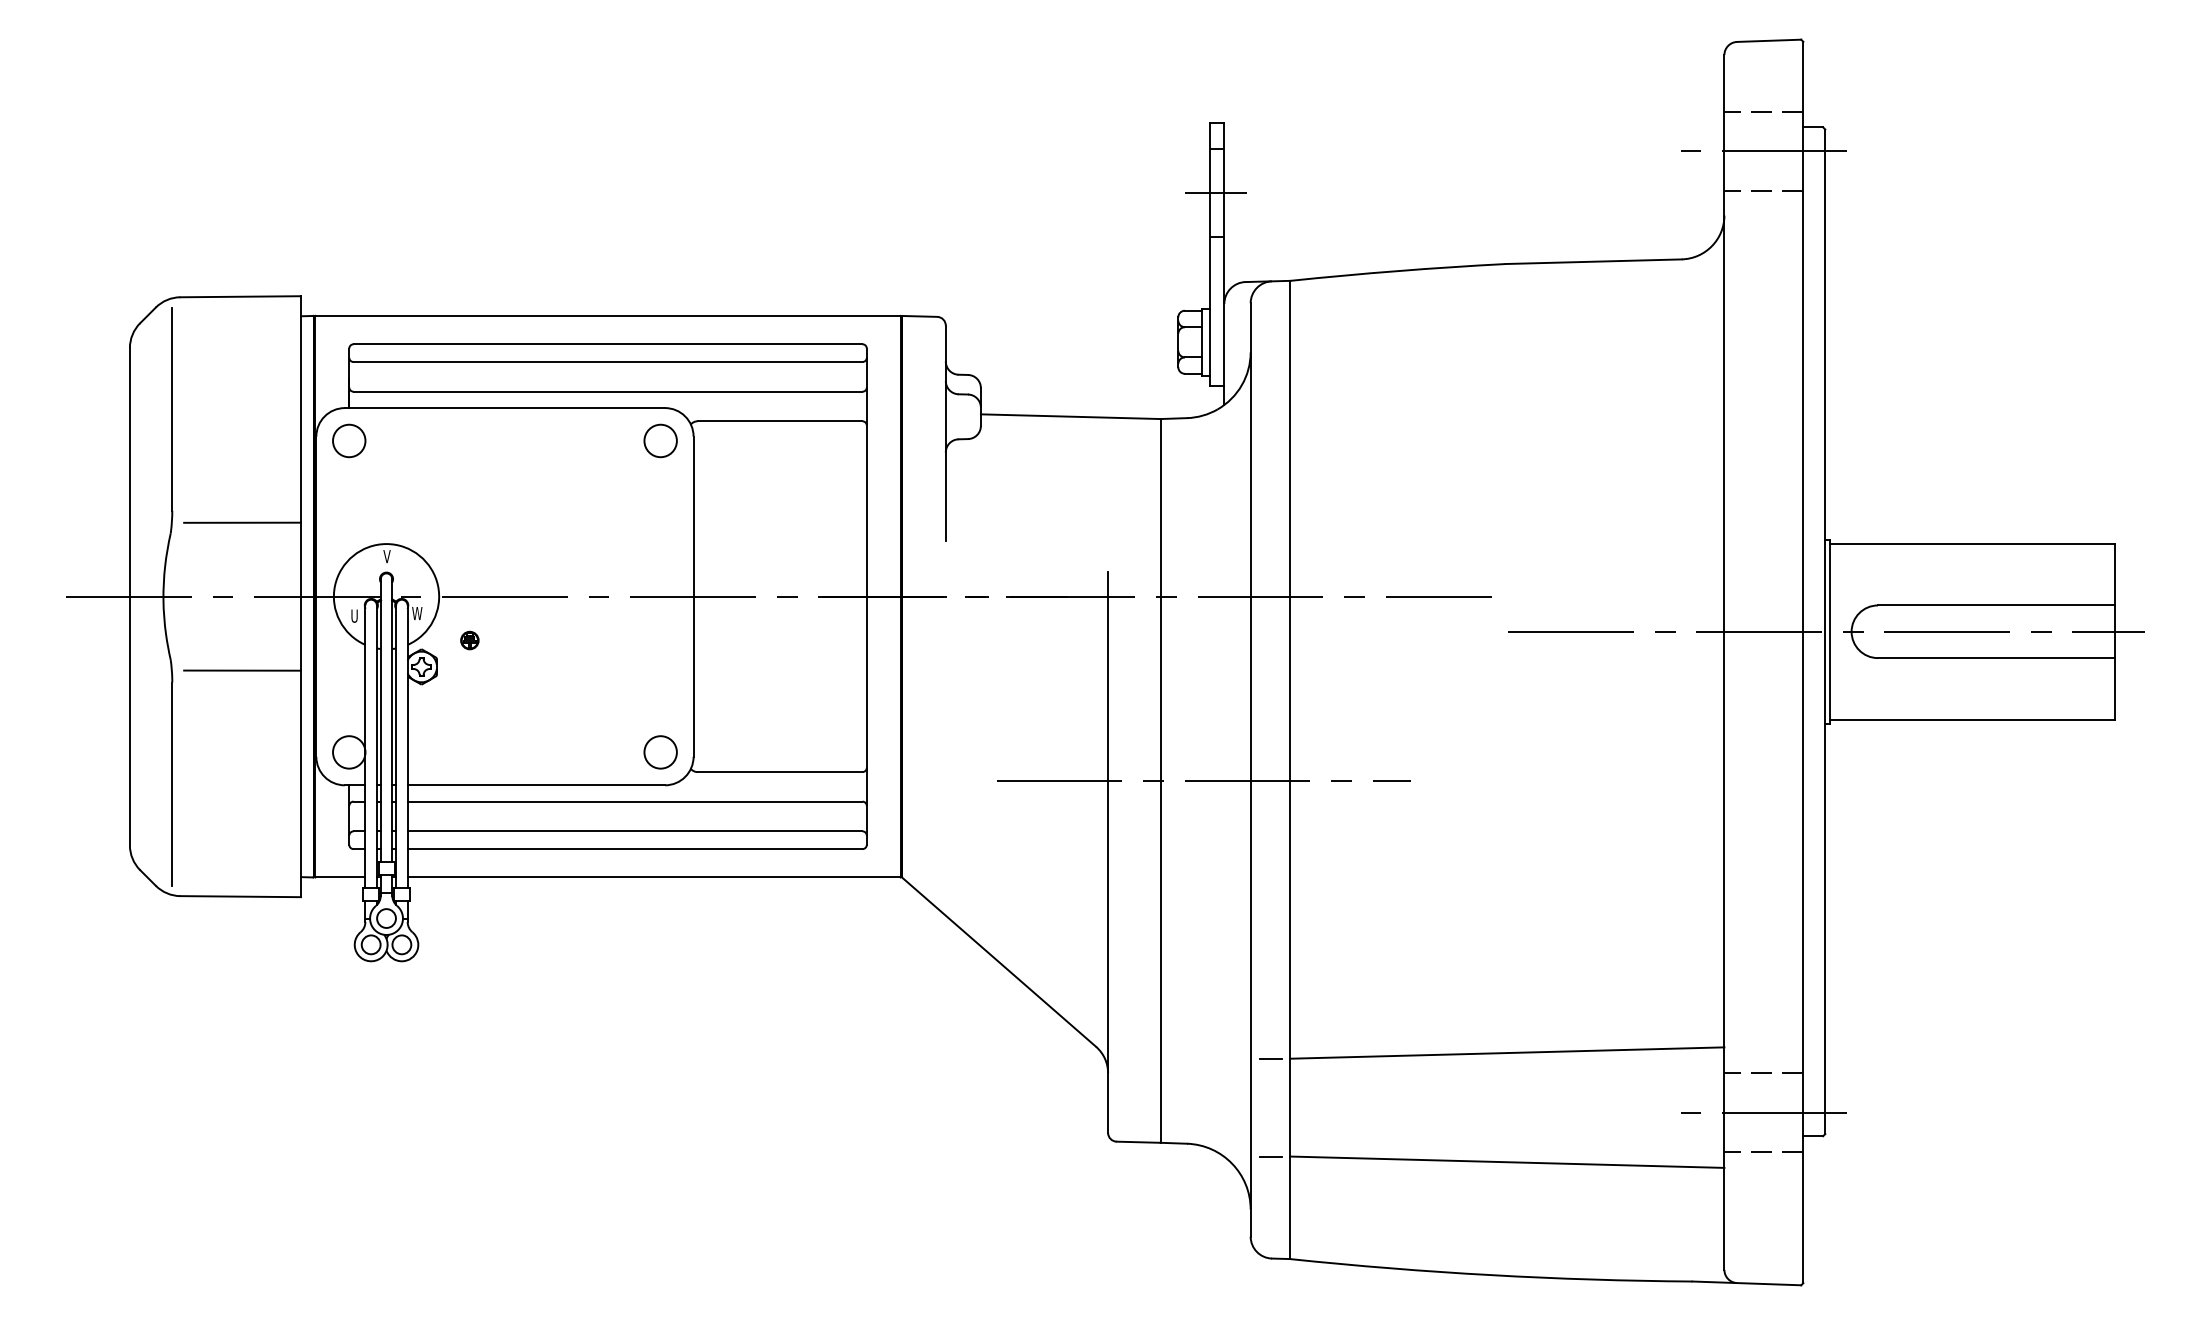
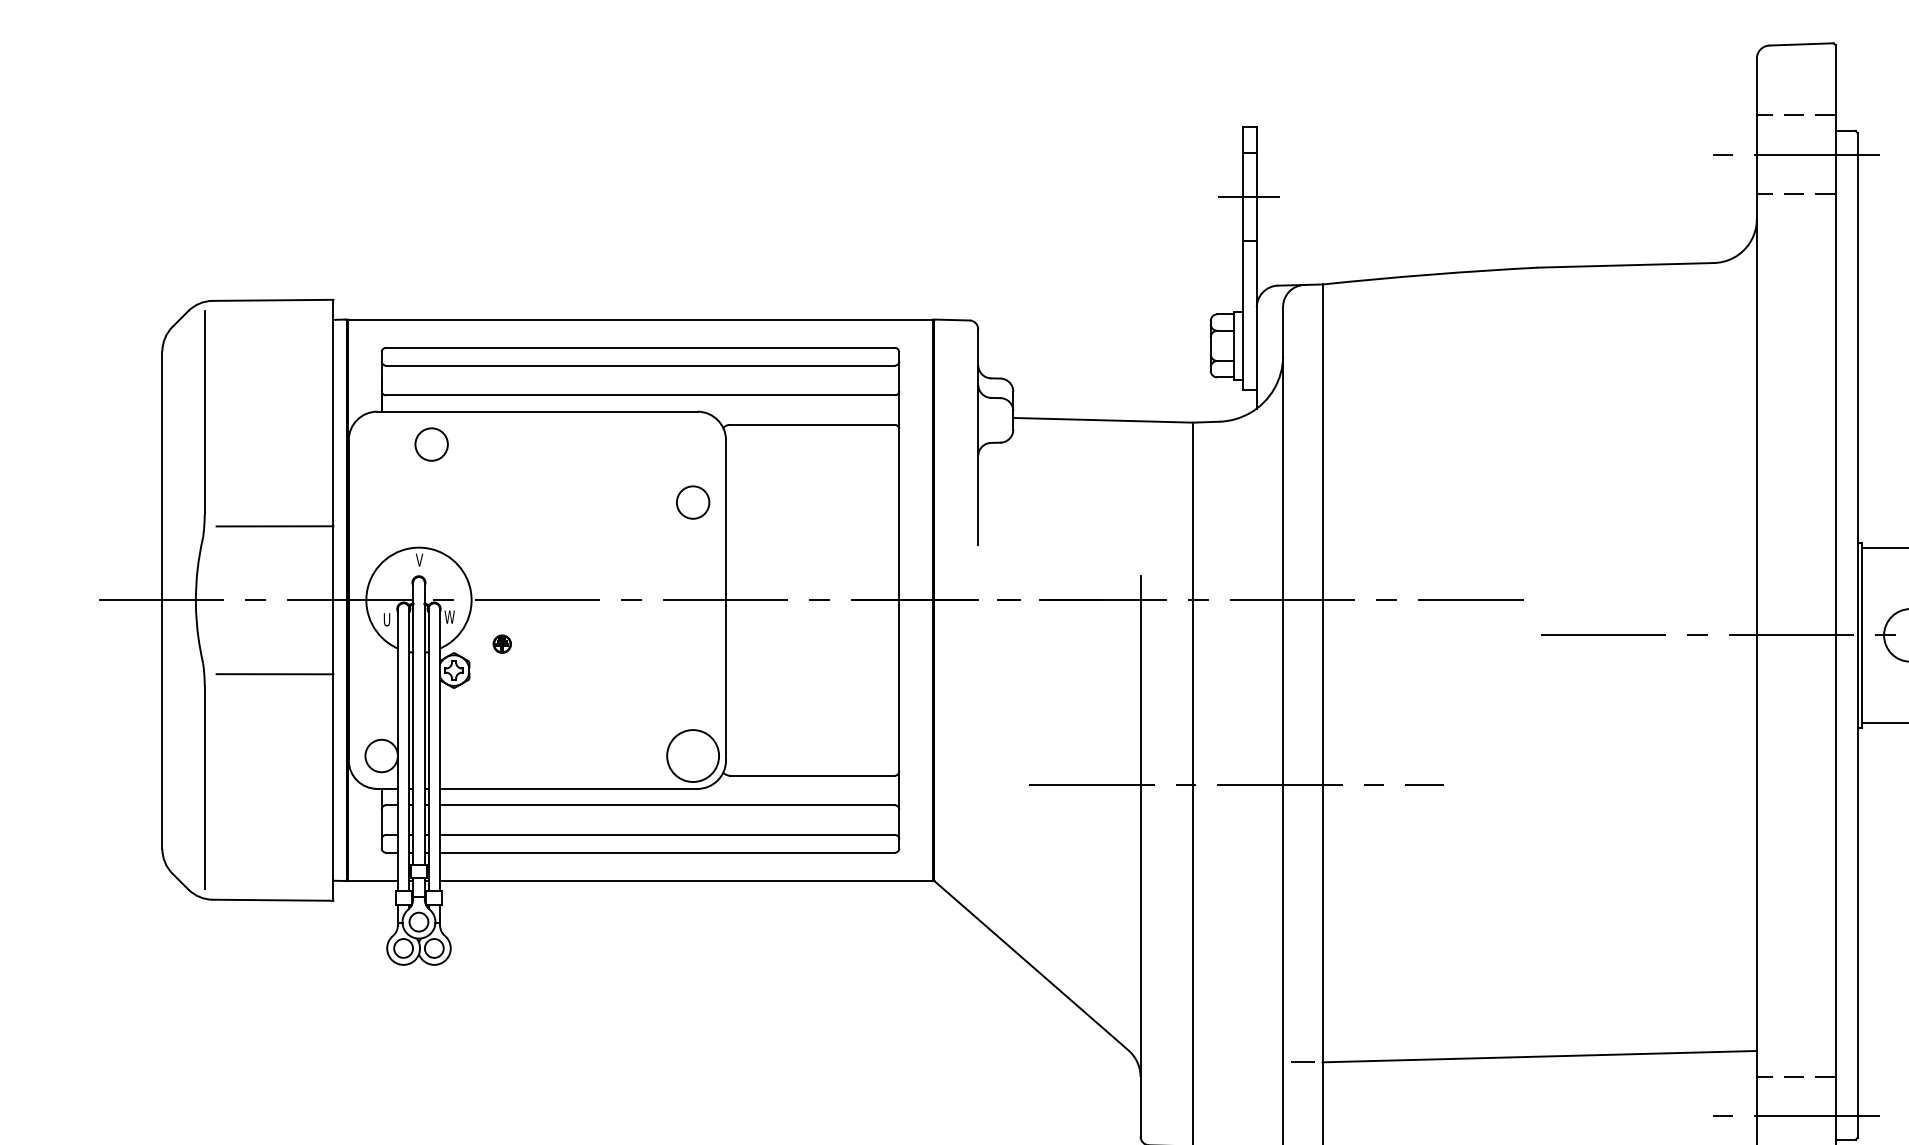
circle: (349, 440) -> (431, 444), moved
circle: (660, 440) -> (692, 502), moved
circle: (660, 752) -> (692, 756), size x1.6

